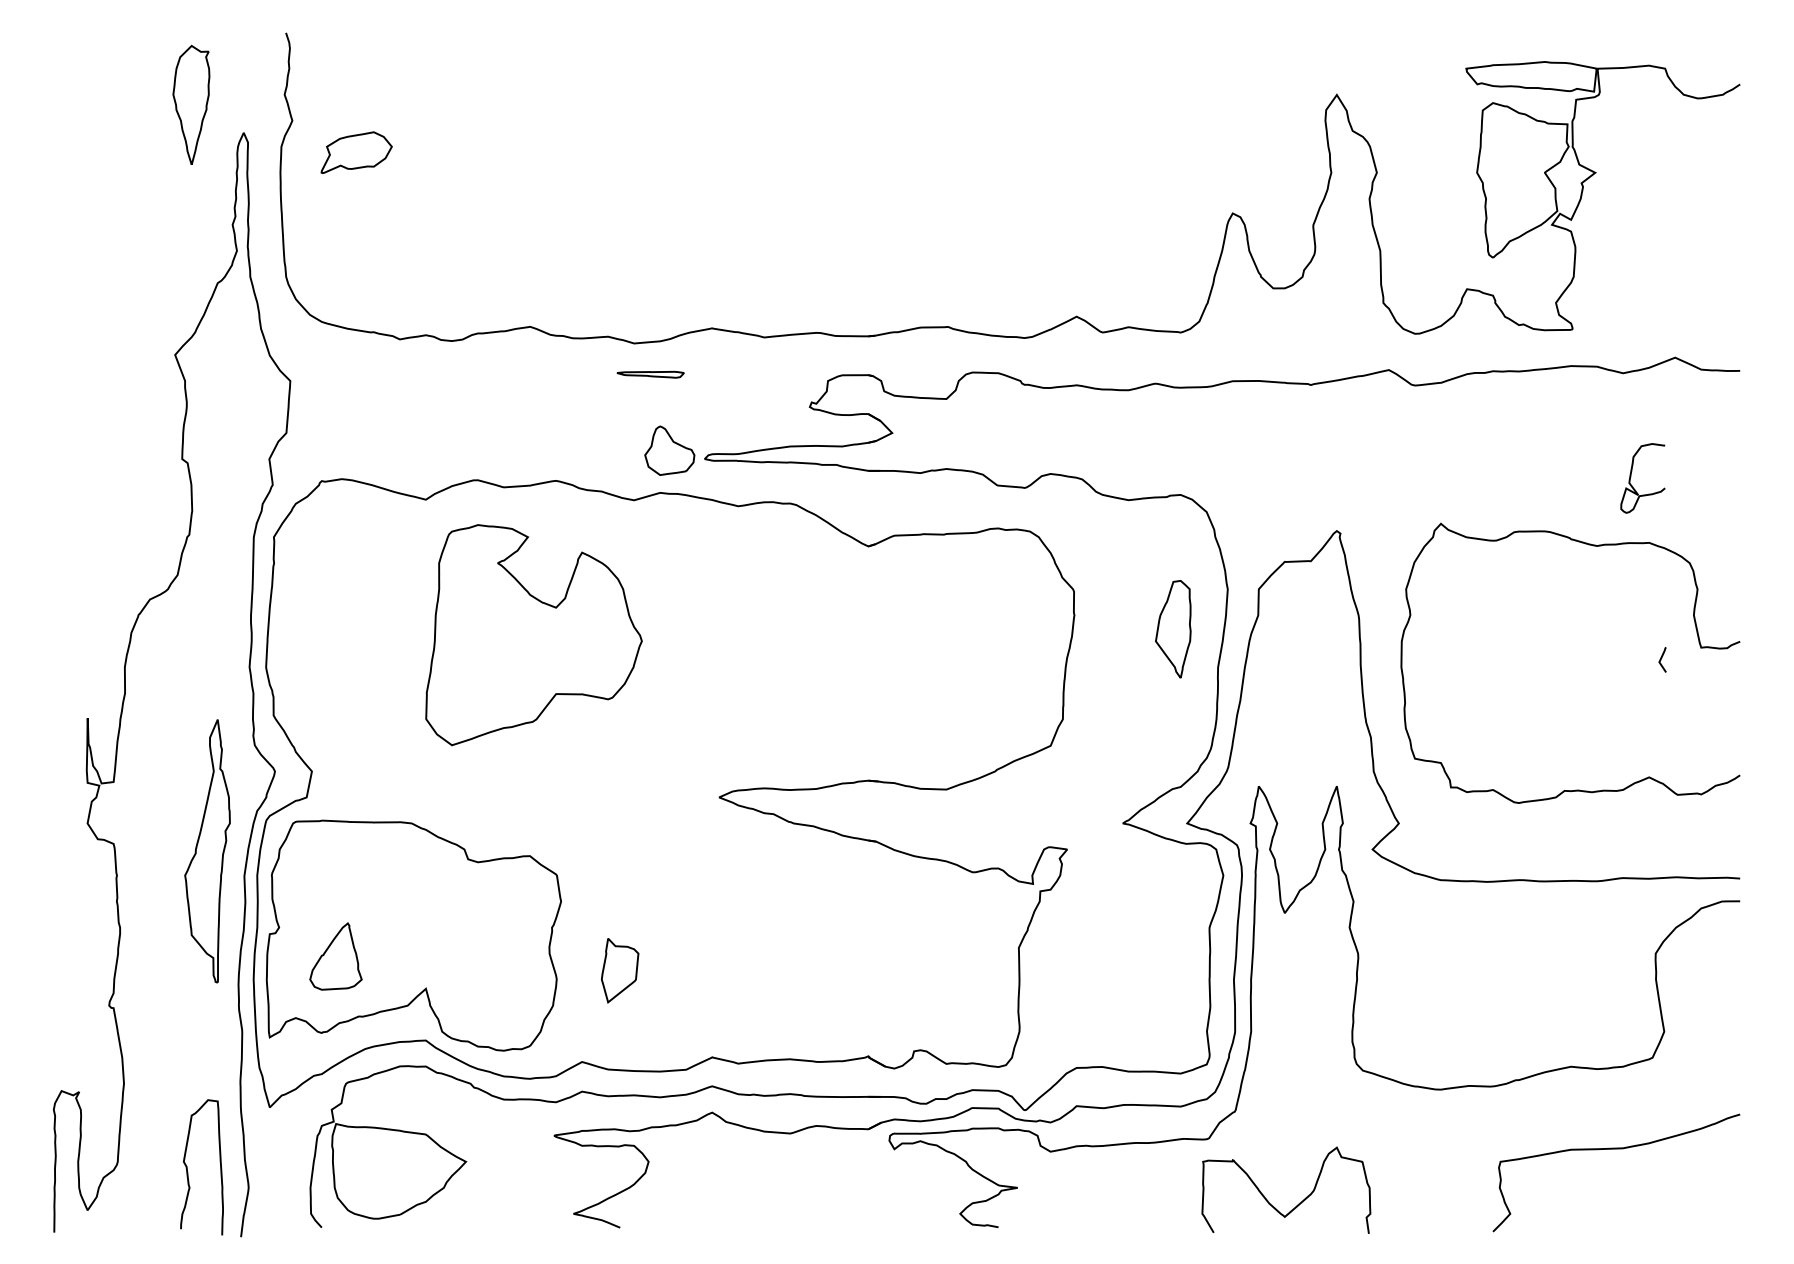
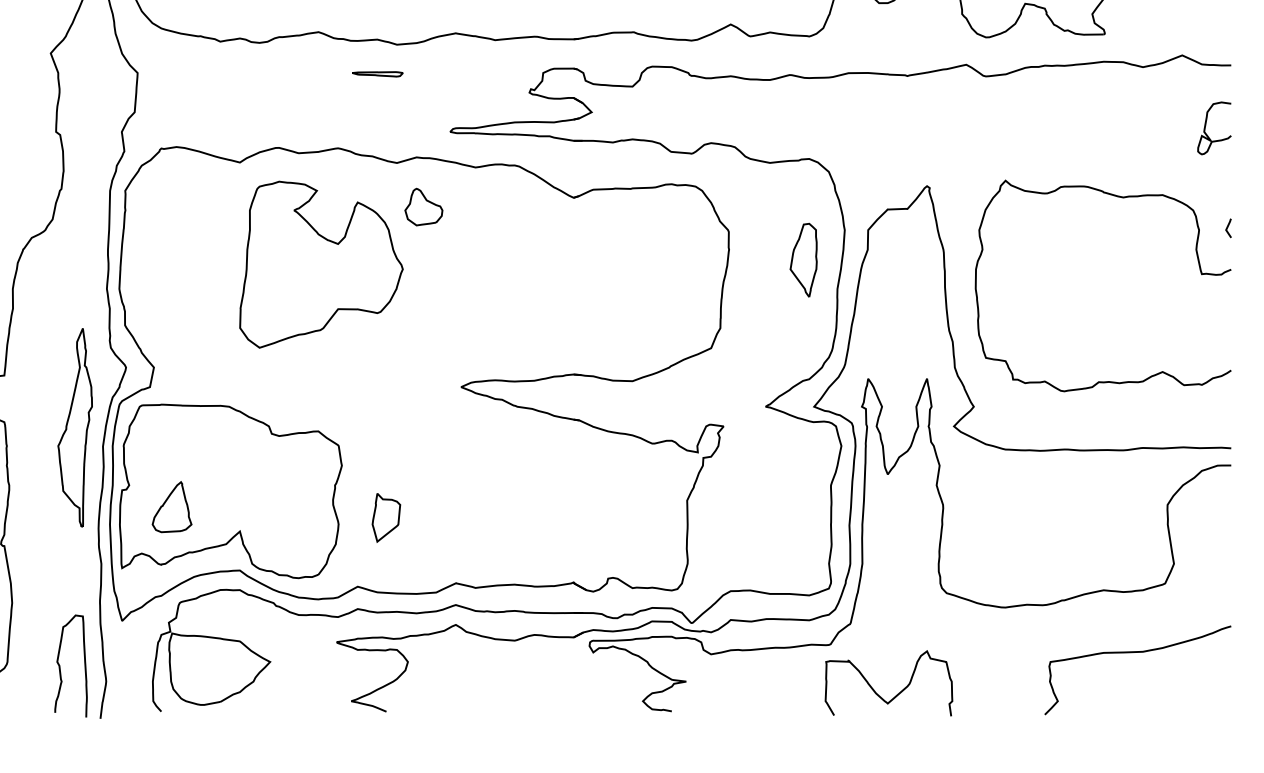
part: (650, 374) -> (377, 74), moved
part: (669, 450) -> (423, 206), moved
curve: (1631, 477) -> (1205, 127), moved
line: (1662, 658) -> (1228, 227), moved

